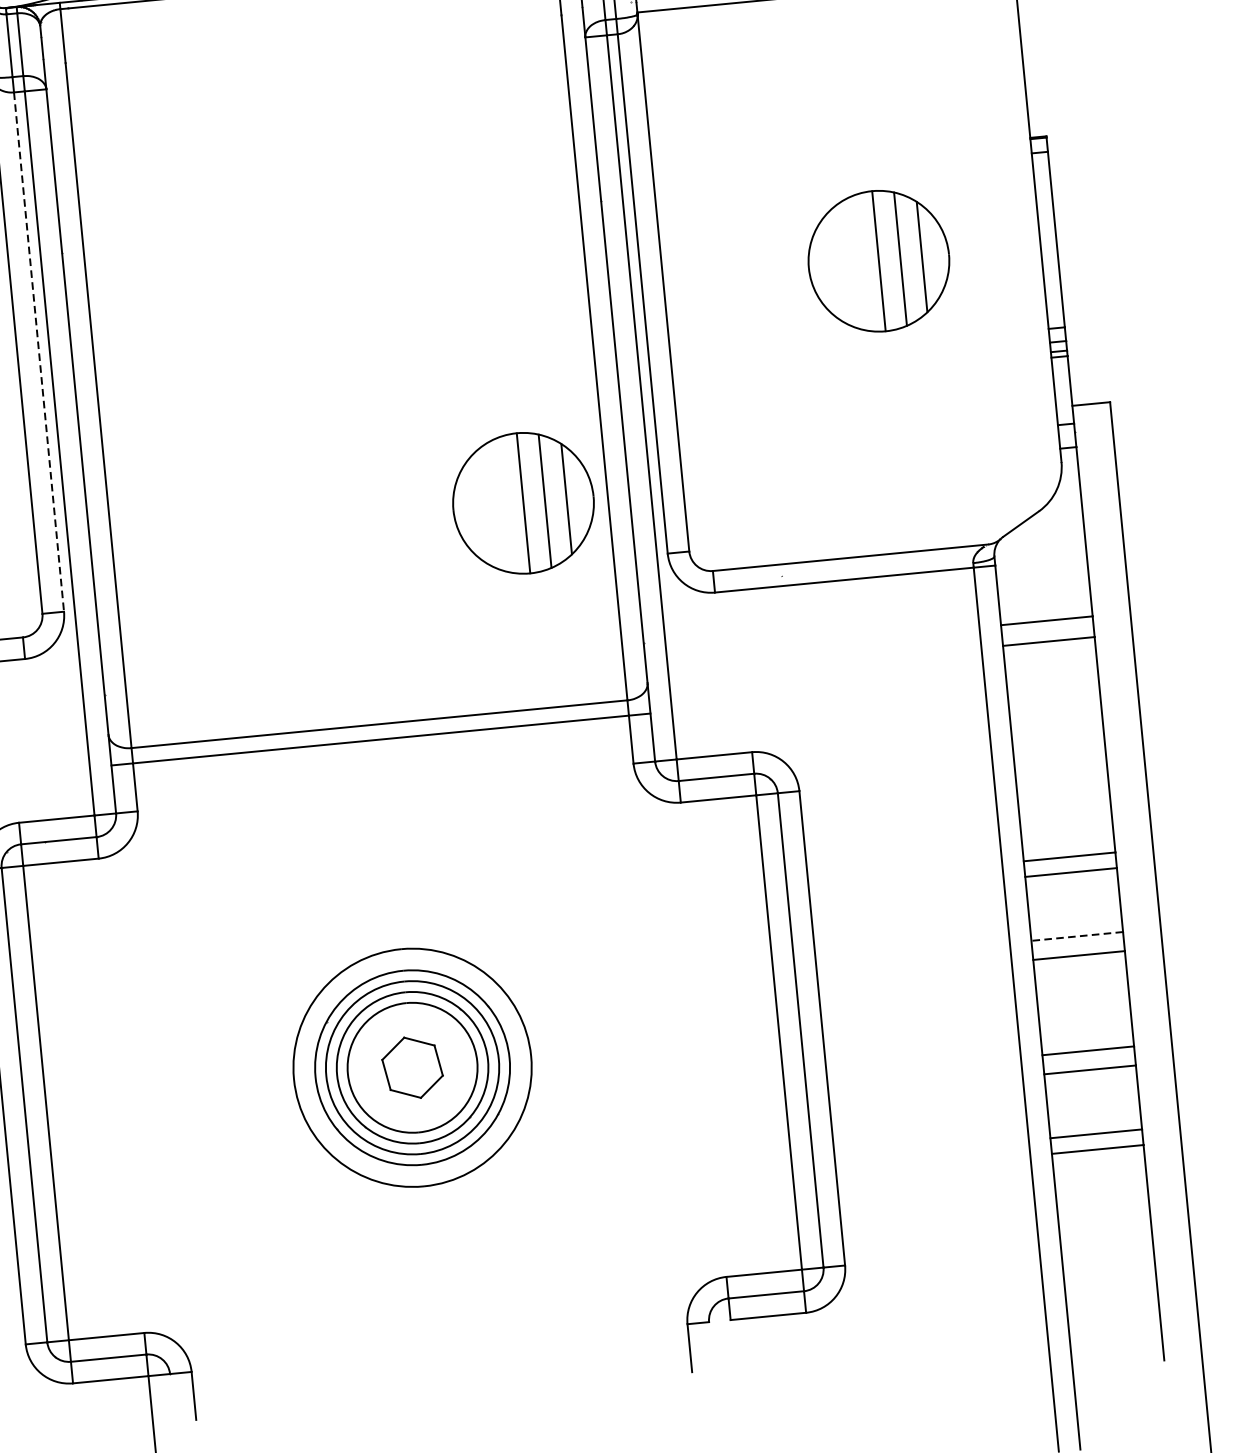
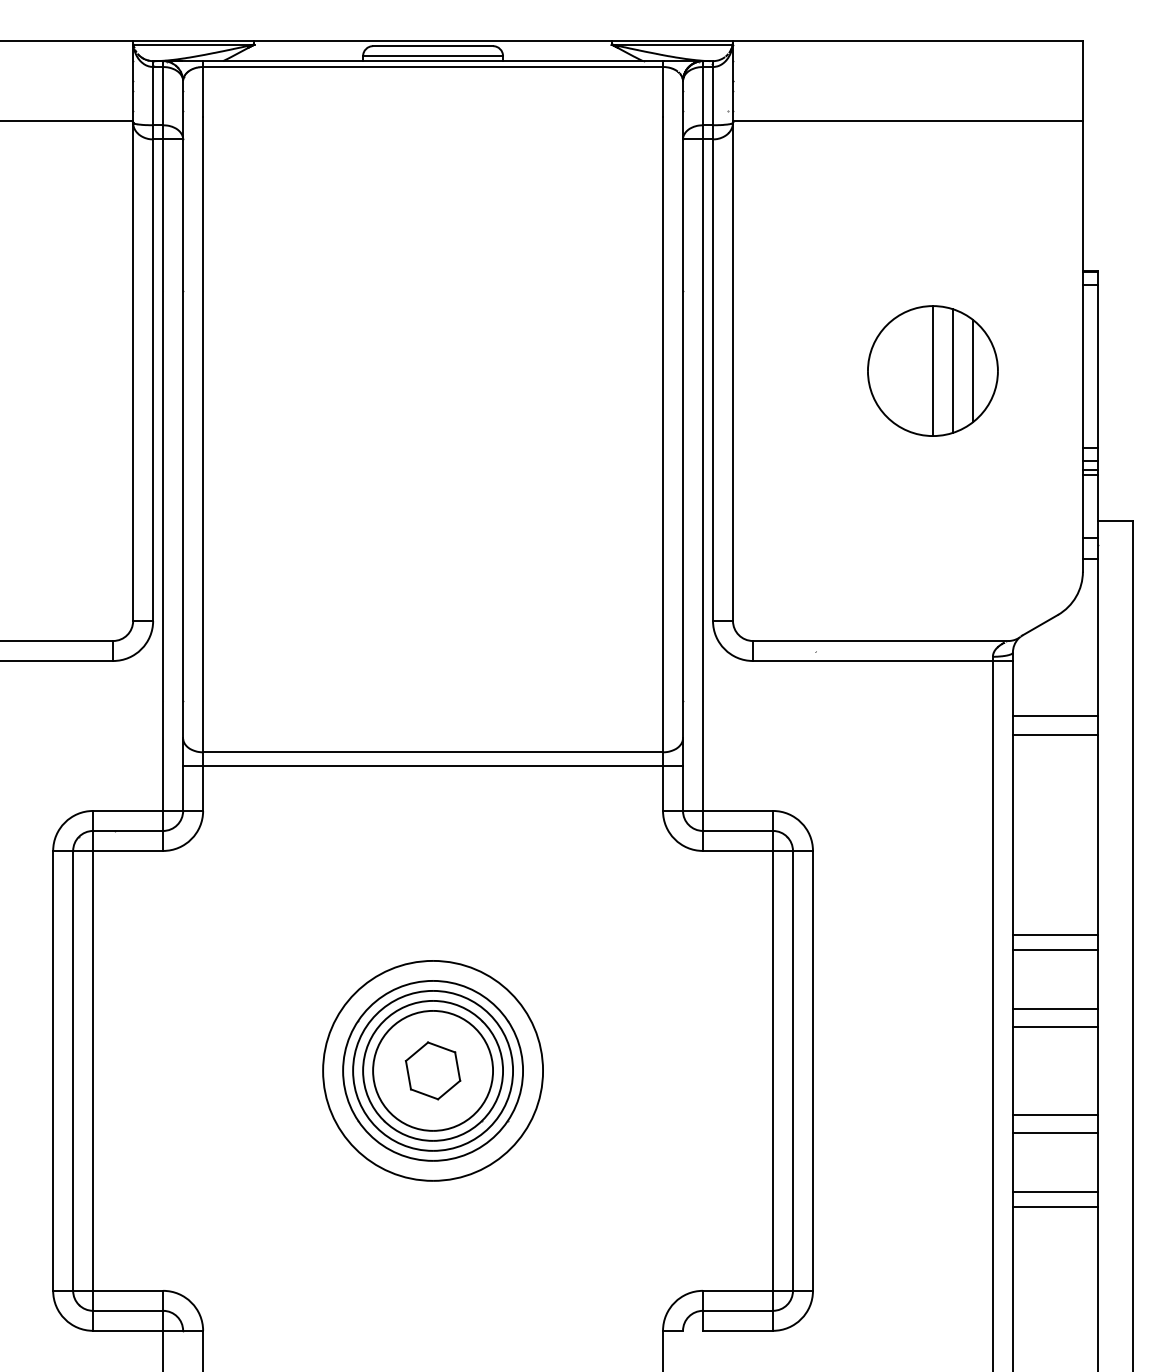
line: (39, 352) -> (153, 380), dashed -> solid
part: (522, 502) -> (584, 561), removed
line: (1076, 937) -> (1054, 1009), dashed -> solid

